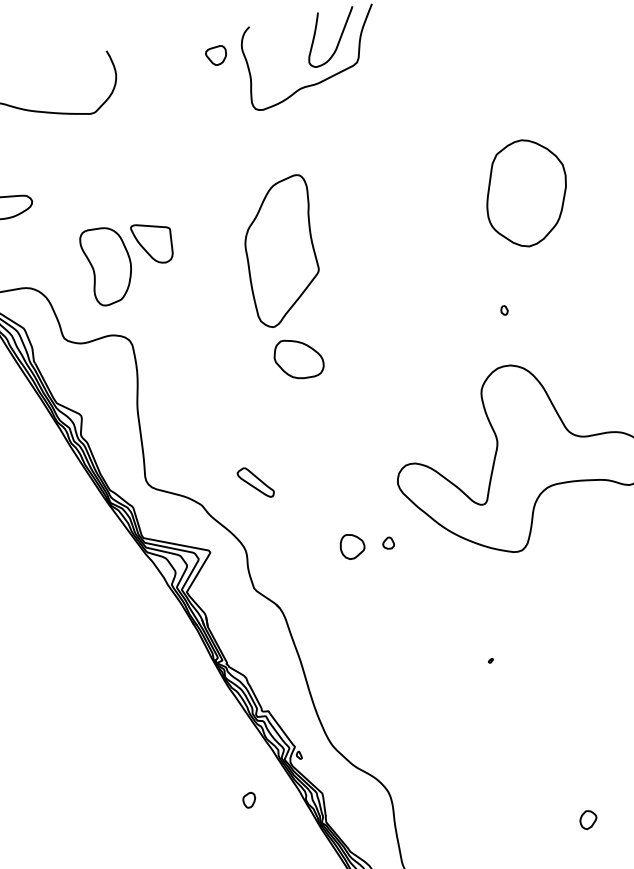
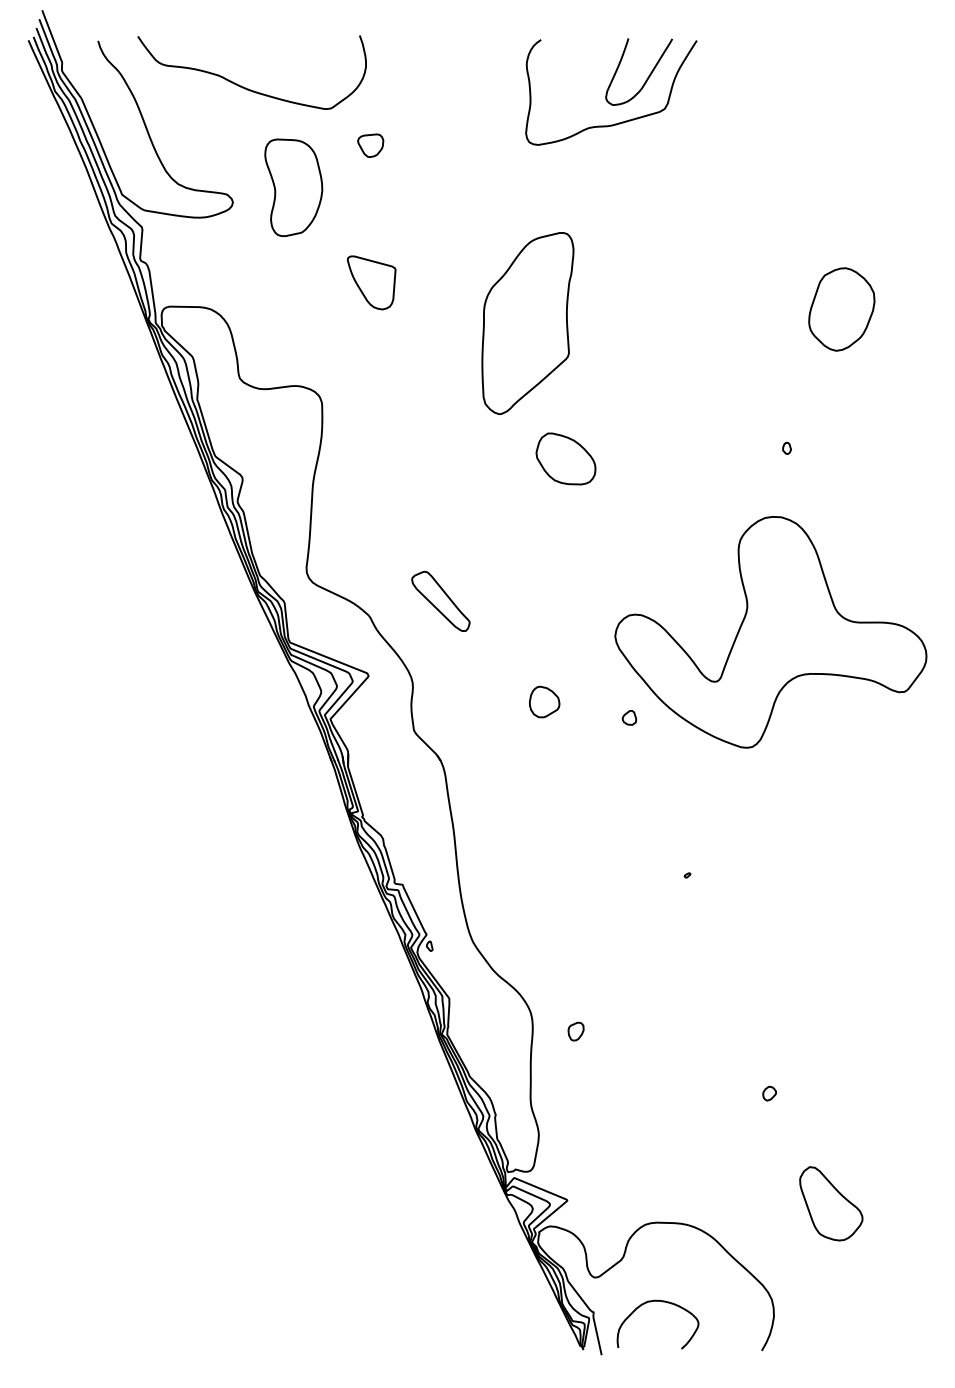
part: (216, 55) -> (370, 145), moved
part: (526, 193) -> (841, 309), size x0.62
part: (107, 265) -> (293, 187), moved
part: (298, 358) -> (565, 458), moved
part: (255, 482) -> (440, 600), size x1.43
part: (388, 543) -> (629, 717), moved
part: (248, 800) -> (575, 1031), moved
part: (588, 819) -> (769, 1093), size x0.62

